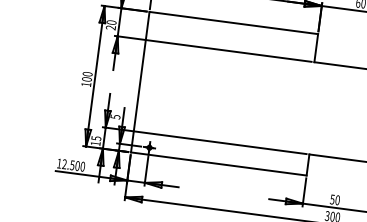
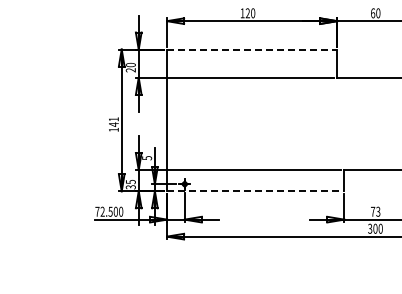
line: (234, 23) -> (252, 49), solid -> dashed
text: (87, 76) -> (113, 121), 100 -> 141
text: (95, 143) -> (130, 187), 15 -> 35
text: (59, 163) -> (97, 211), 12.500 -> 72.500
line: (218, 164) -> (255, 191), solid -> dashed
text: (334, 199) -> (375, 211), 50 -> 73

